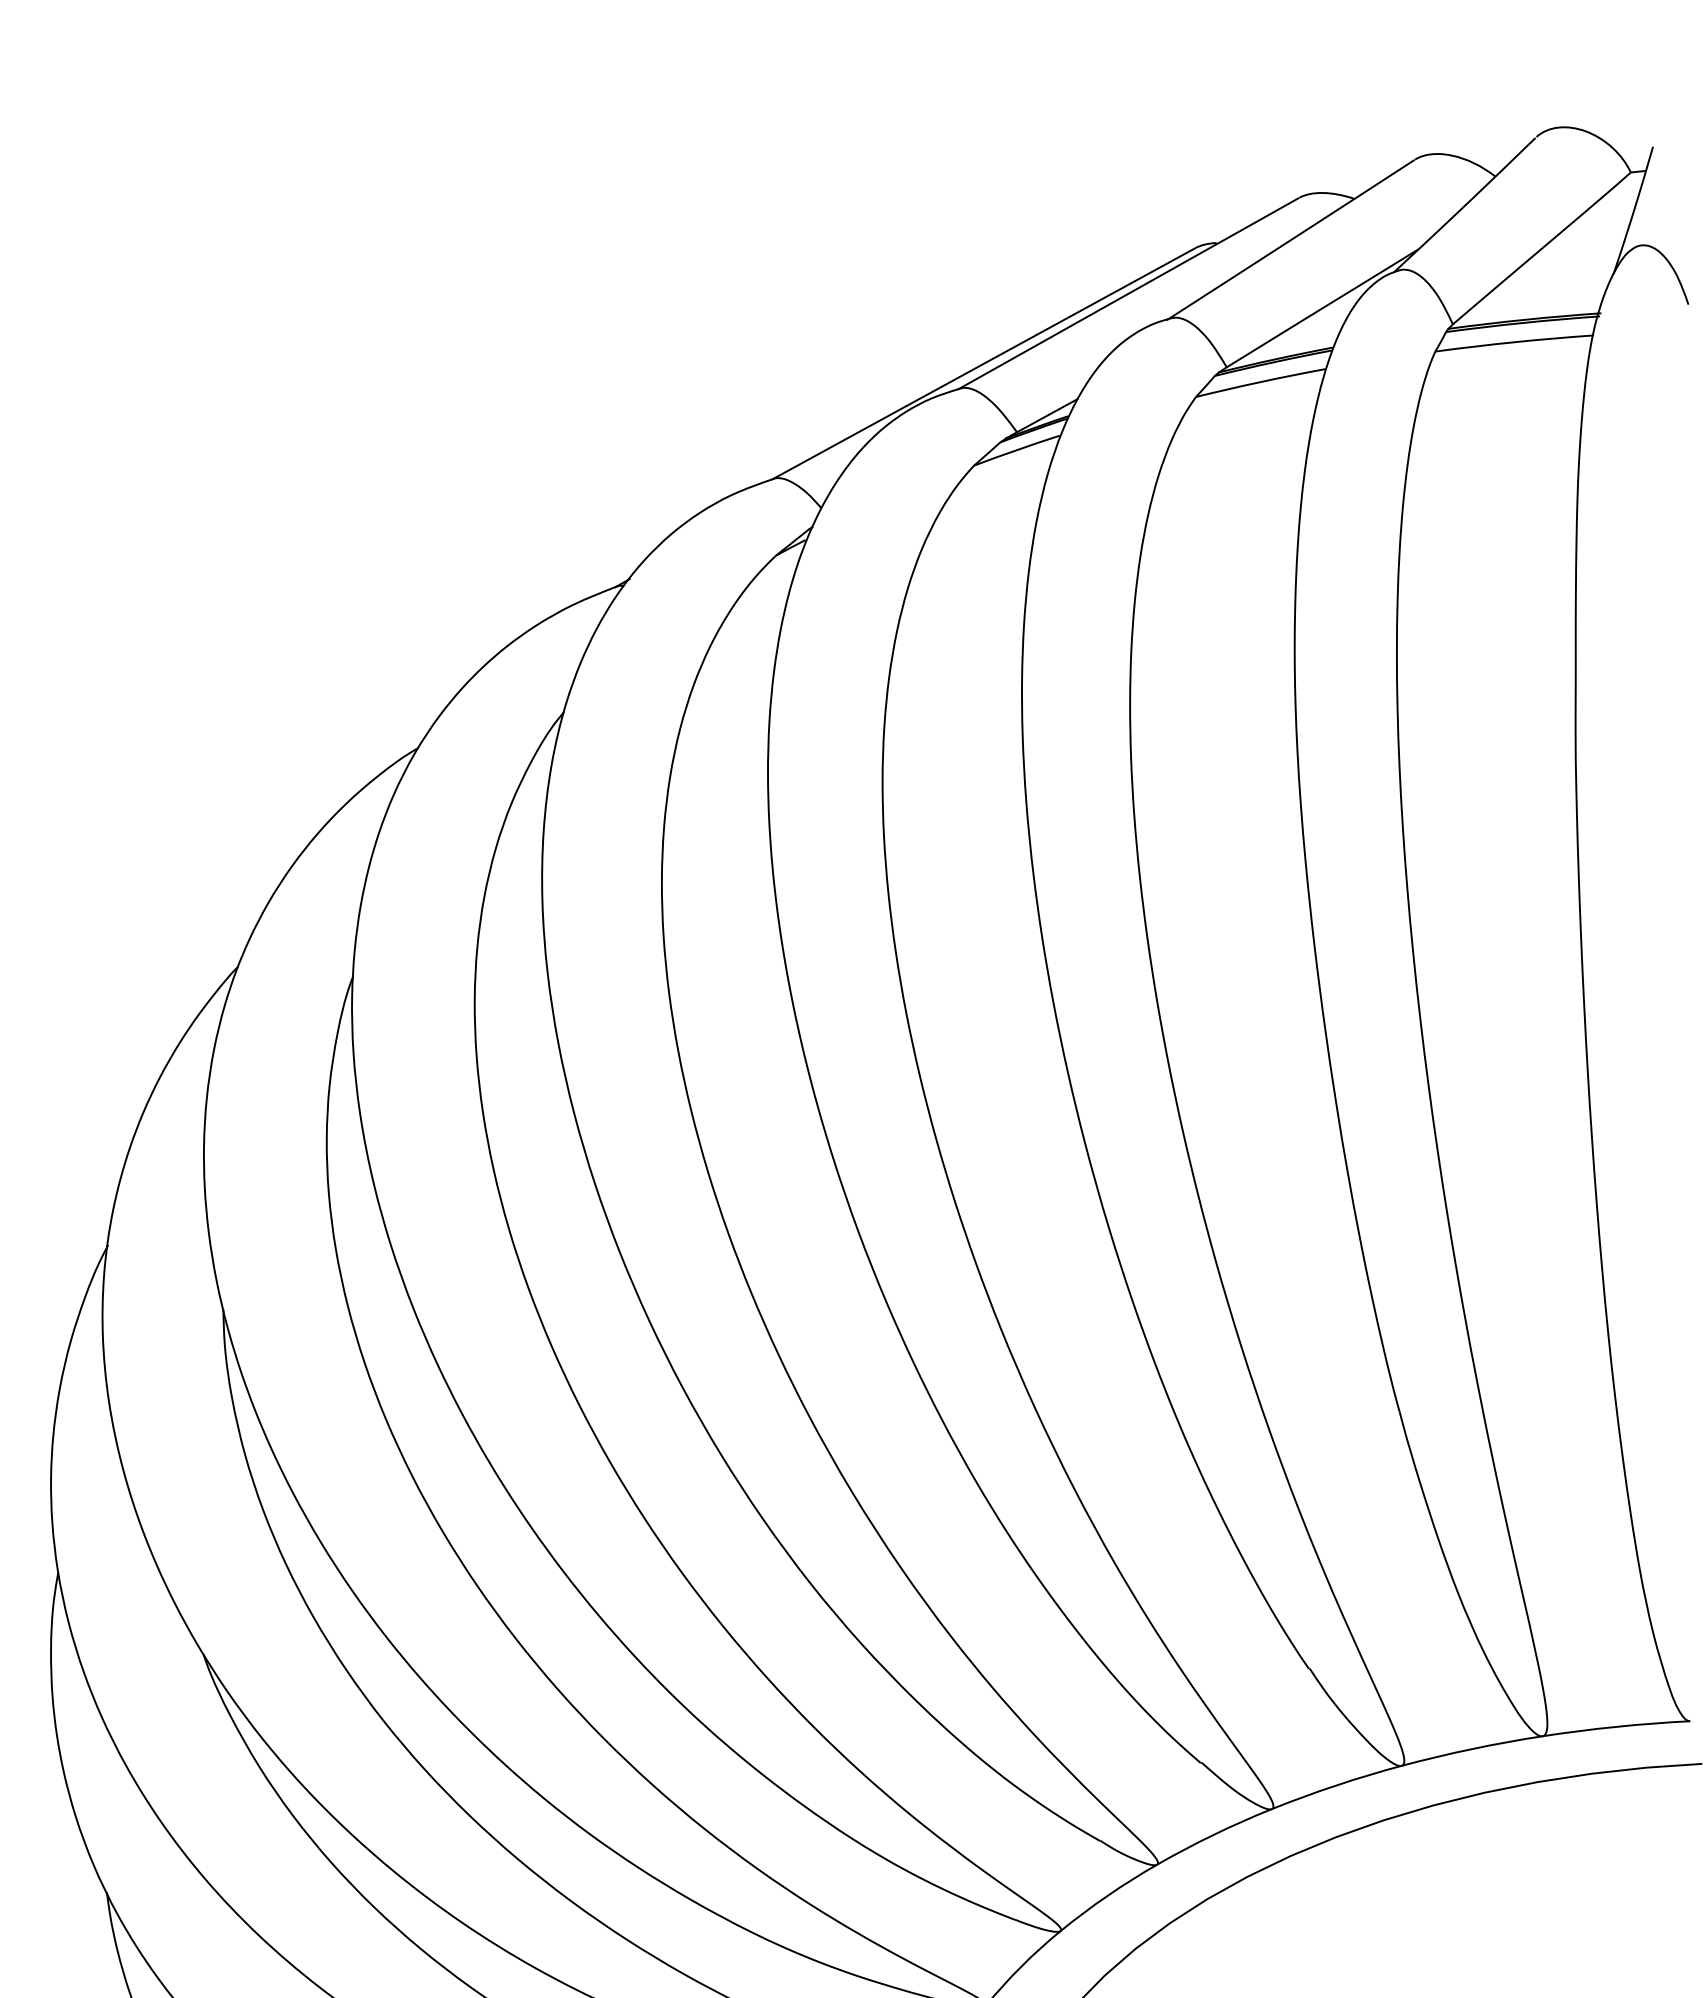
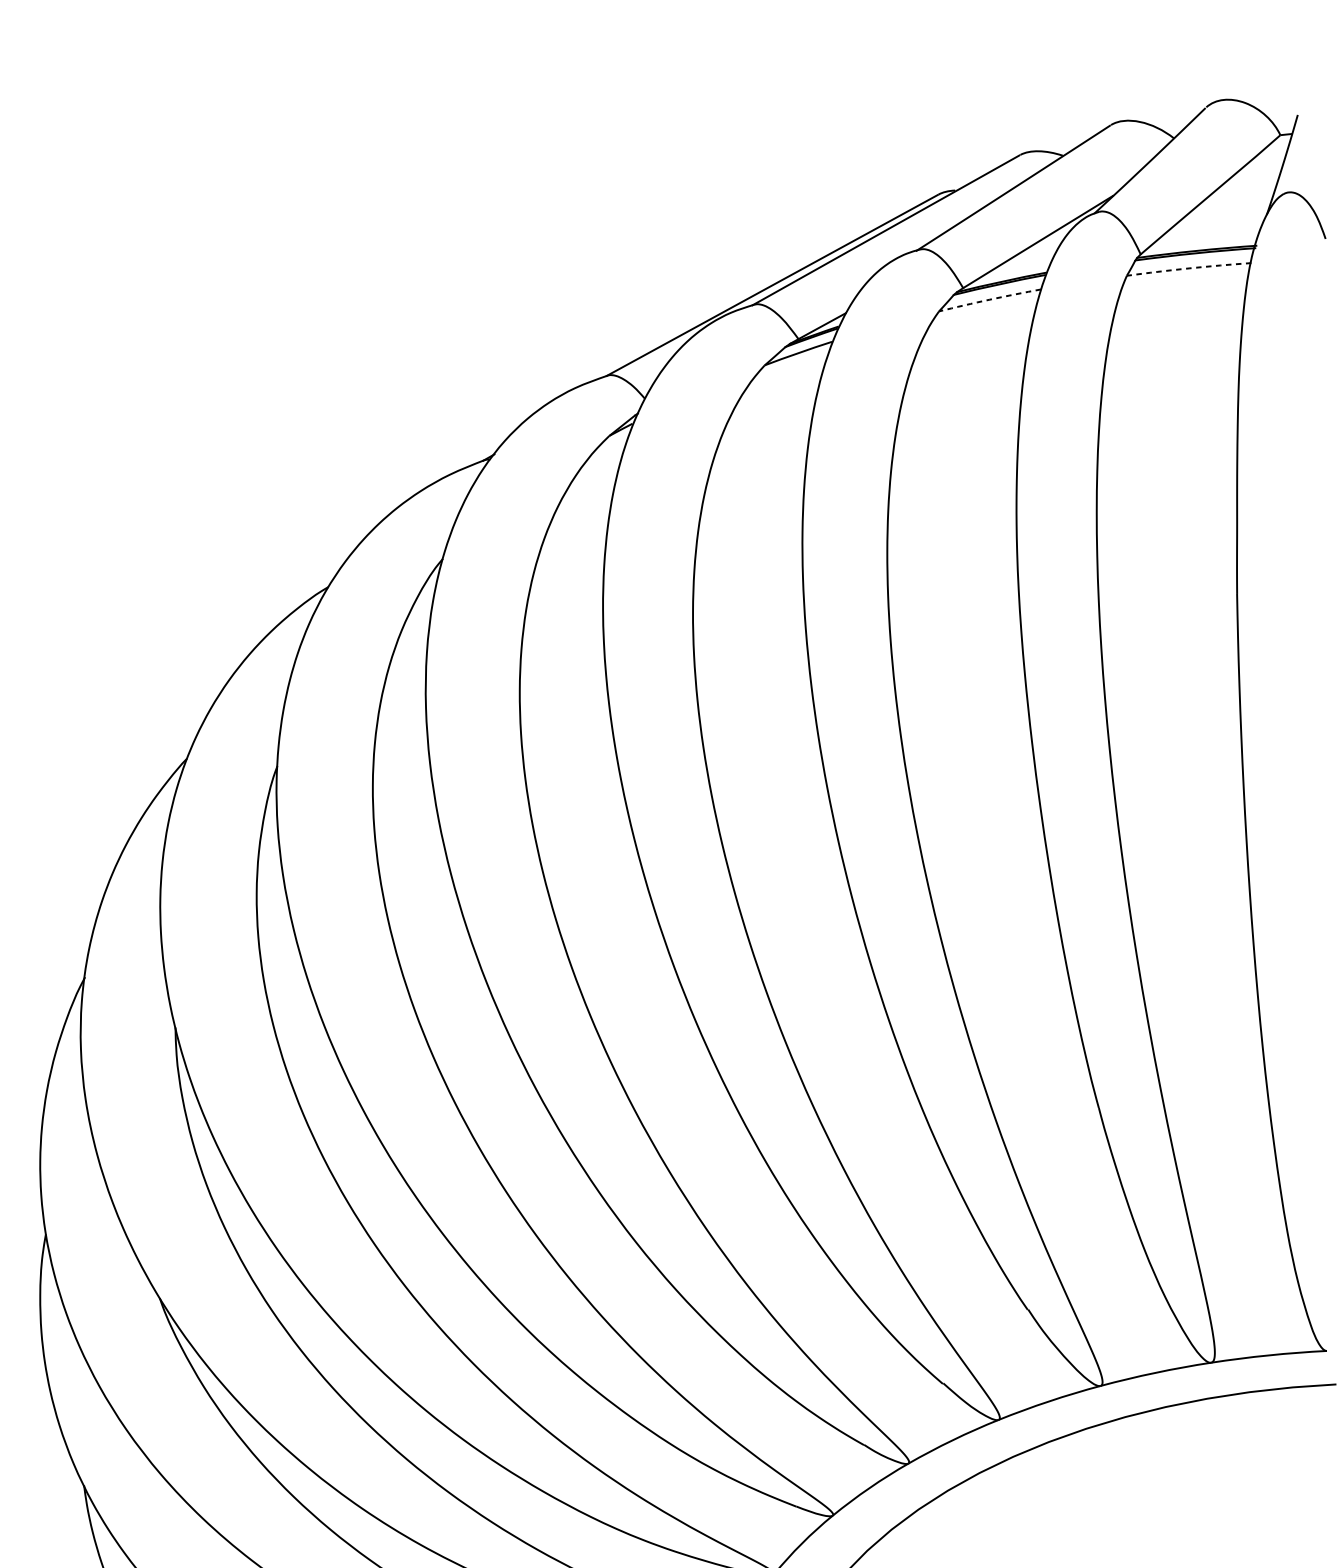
arc: (1514, 342) -> (1189, 268), solid -> dashed
arc: (1260, 382) -> (989, 300), solid -> dashed

